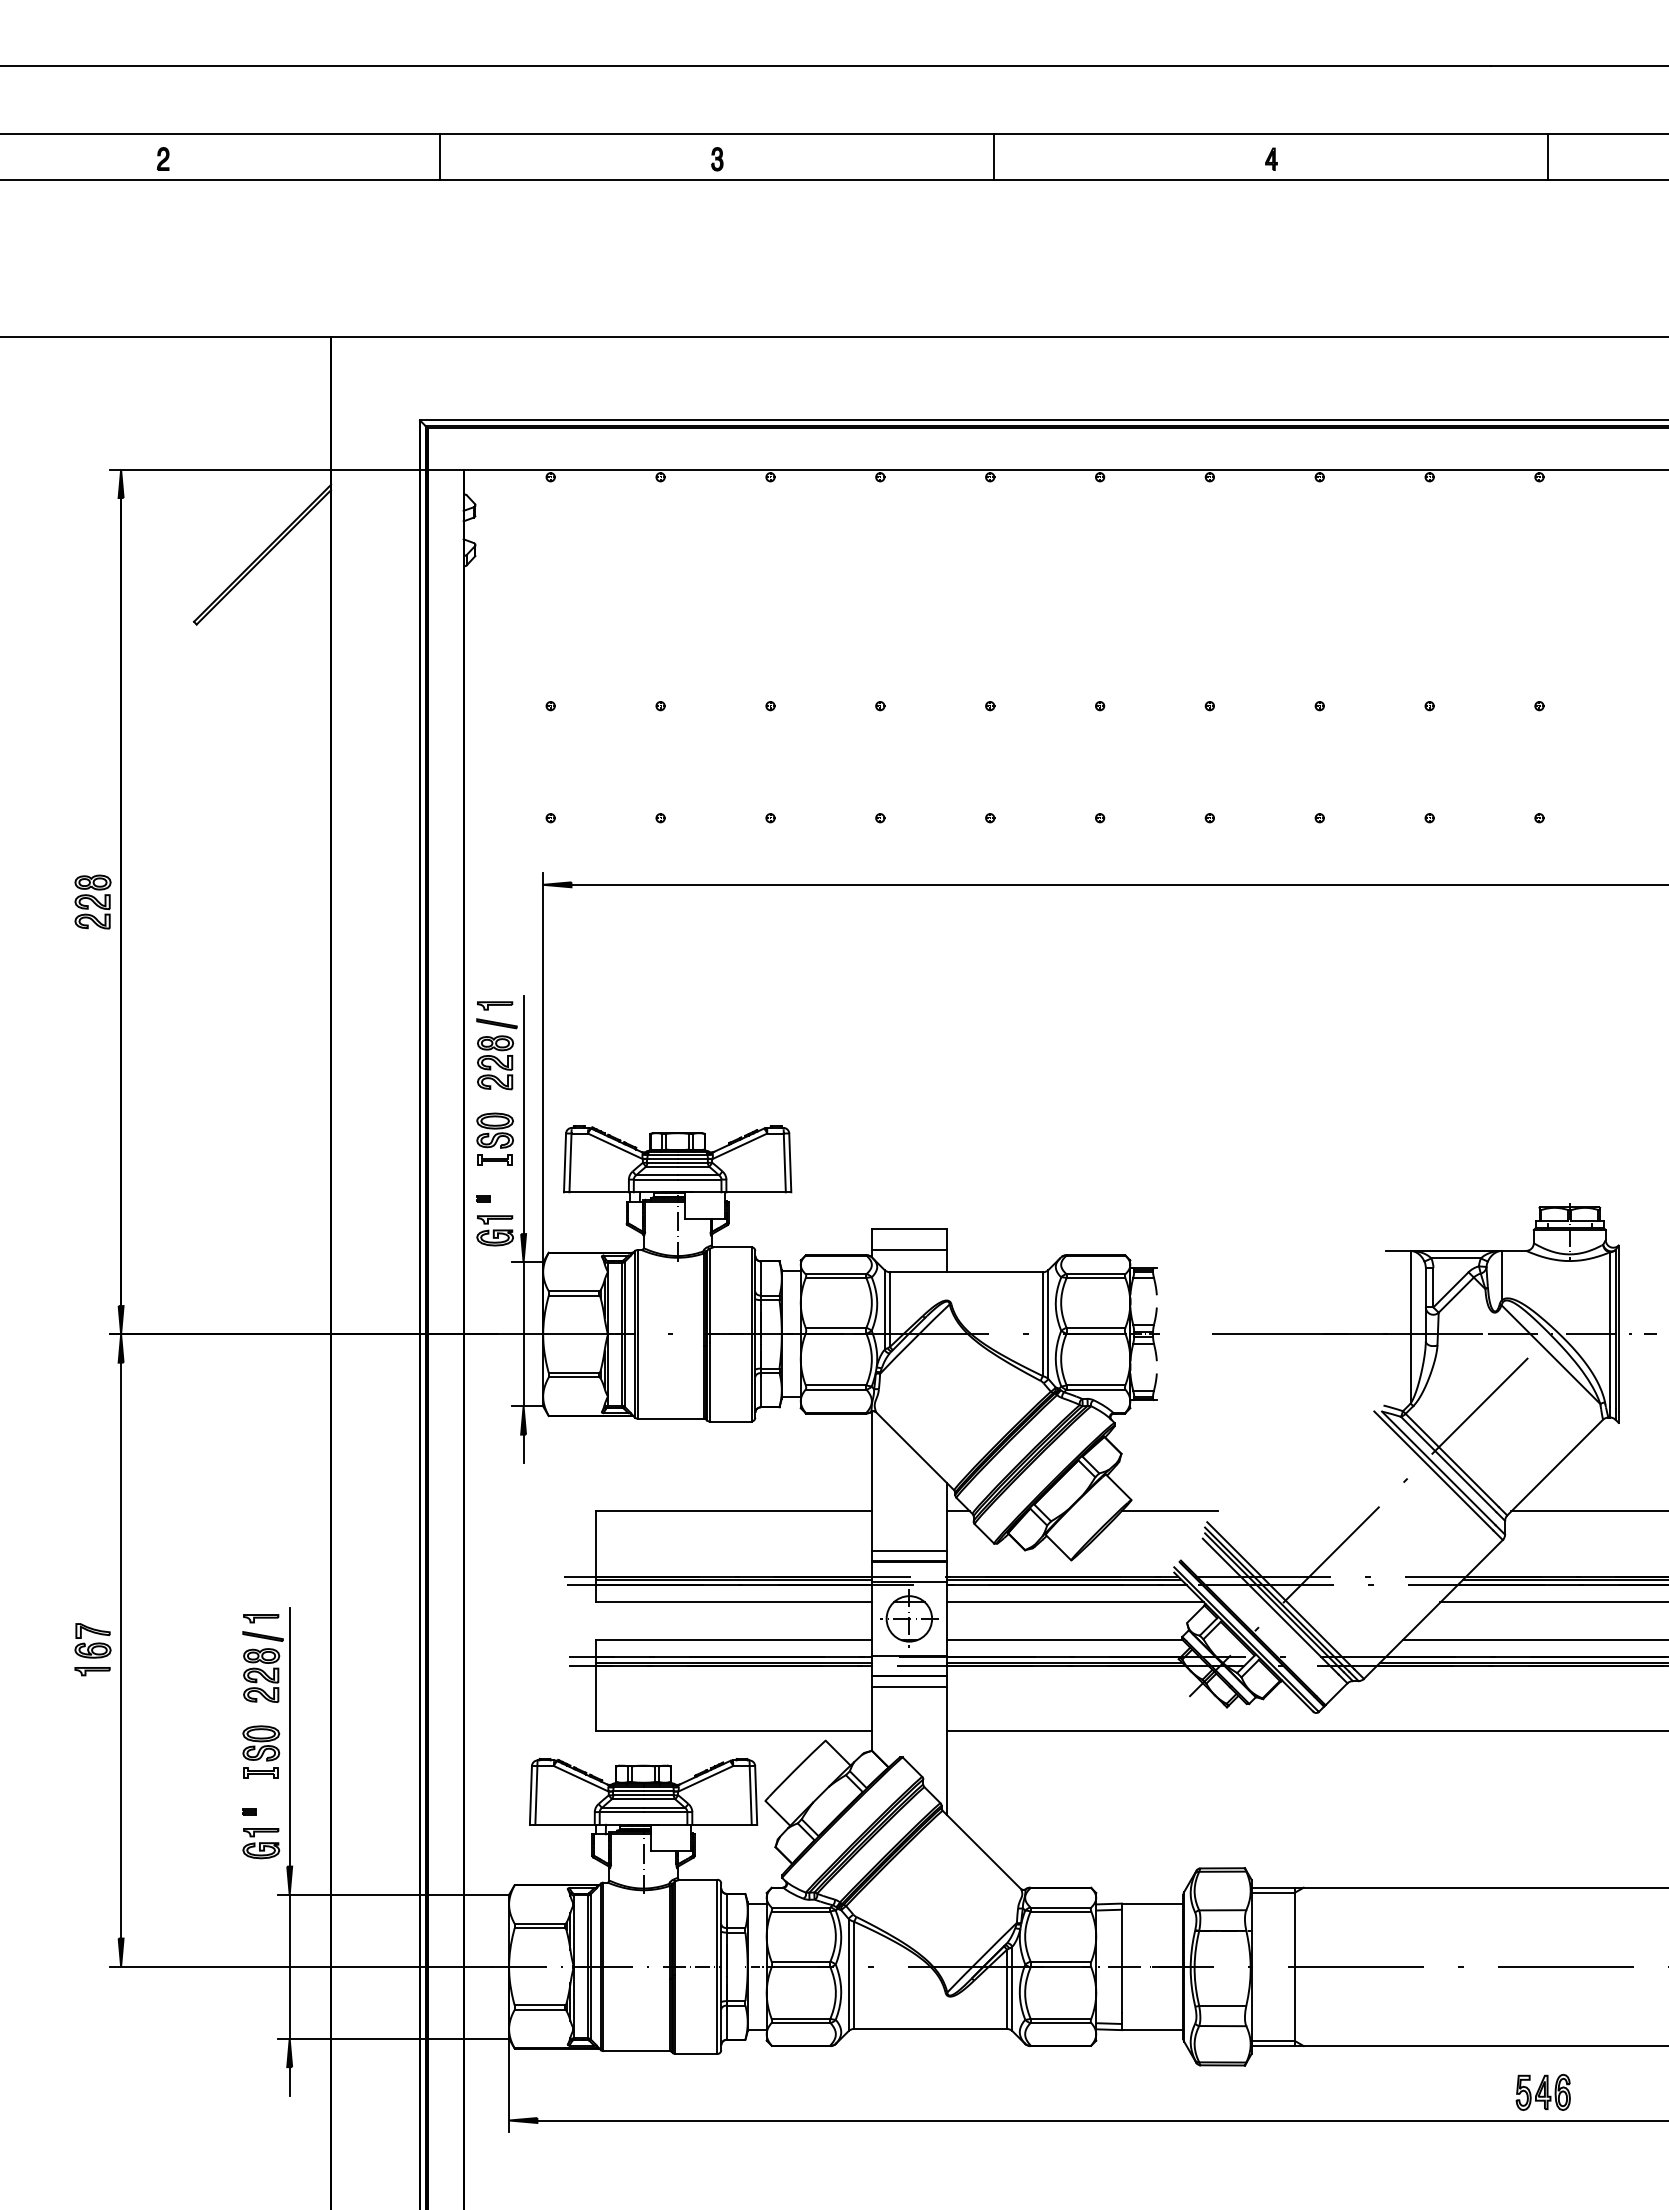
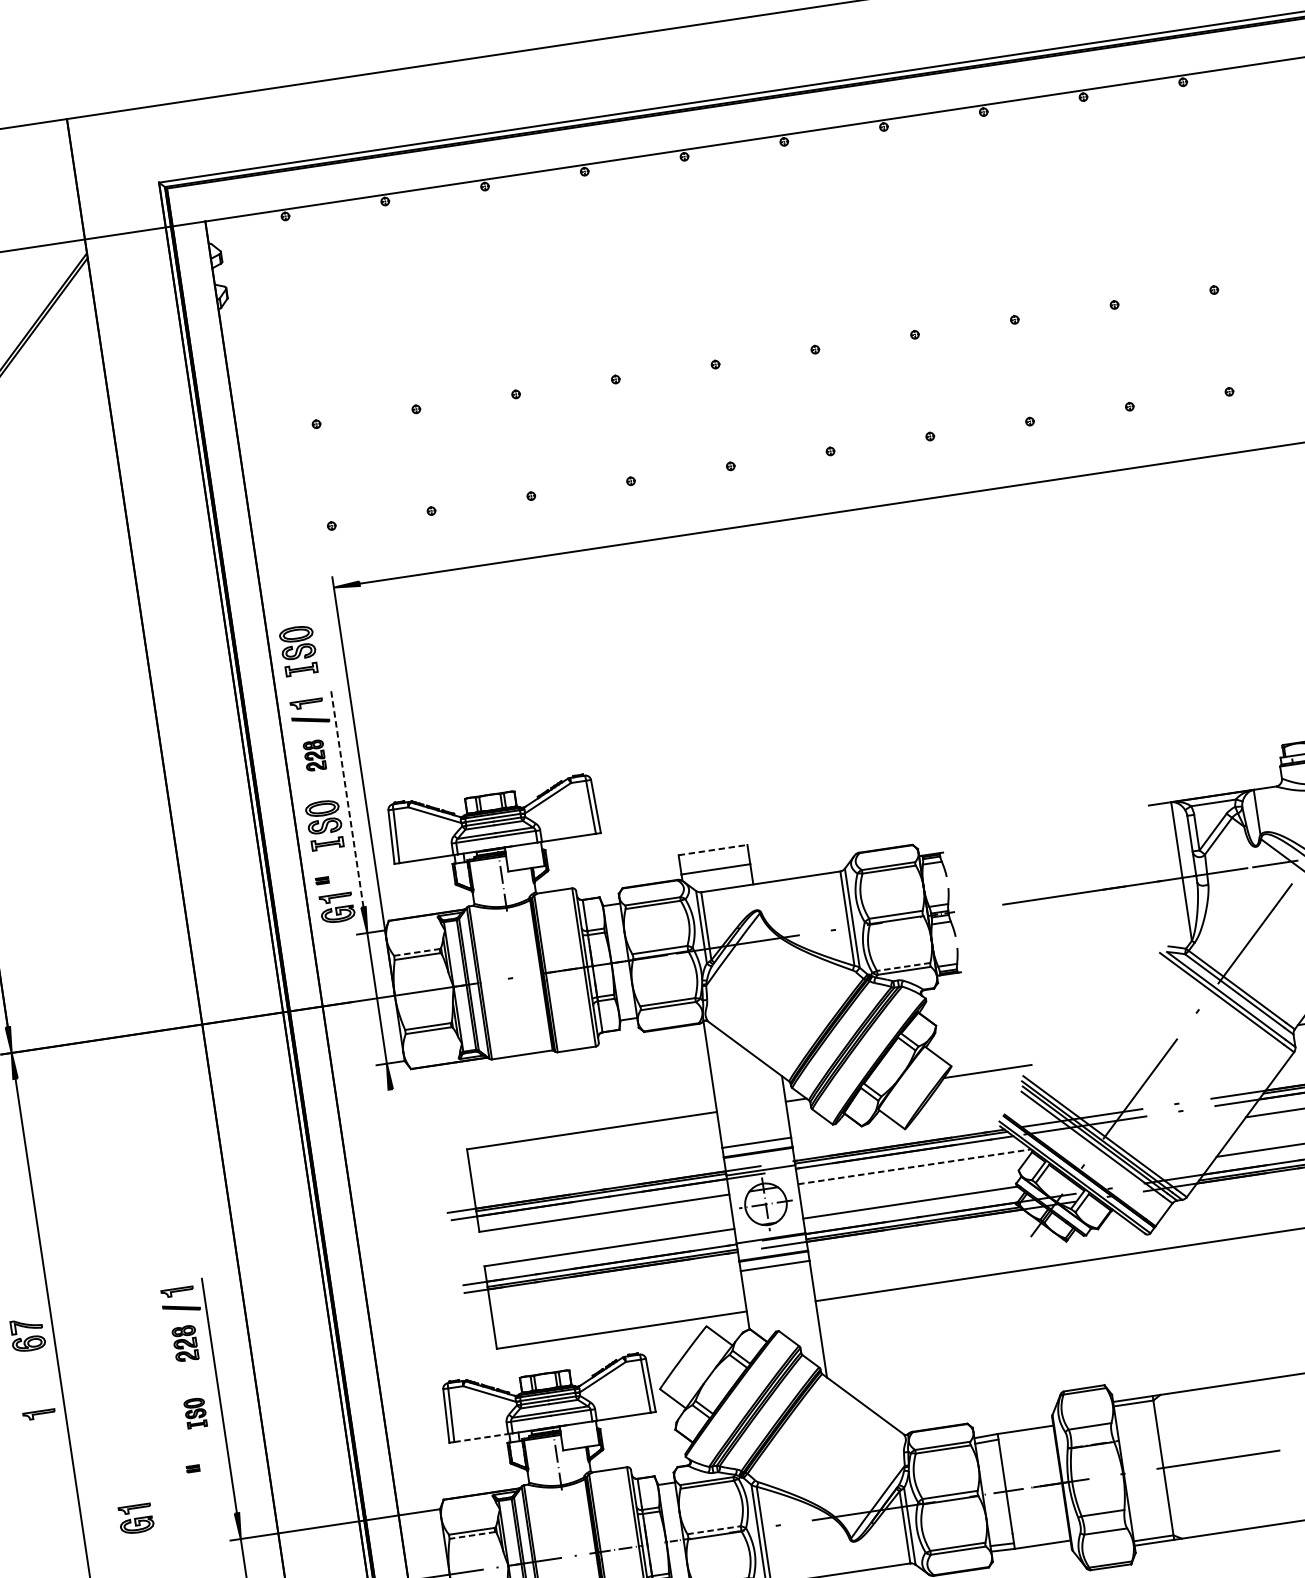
part: (494, 946) -> (298, 650), added
part: (495, 1062) -> (314, 755), size x0.6
line: (523, 1114) -> (347, 798), solid -> dashed
line: (909, 1228) -> (713, 849), solid -> dashed
line: (574, 1291) -> (417, 952), solid -> dashed
line: (1095, 1385) -> (903, 967), solid -> dashed
line: (523, 1448) -> (392, 1102), removed
line: (1076, 1602) -> (915, 1166), solid -> dashed
part: (92, 1671) -> (39, 1414), moved
part: (261, 1675) -> (185, 1343), size x0.7
part: (261, 1751) -> (195, 1412), size x0.6
line: (565, 1824) -> (481, 1437), solid -> dashed
part: (261, 1843) -> (136, 1518), moved
line: (539, 1928) -> (472, 1535), solid -> dashed
line: (801, 1961) -> (714, 1530), solid -> dashed

